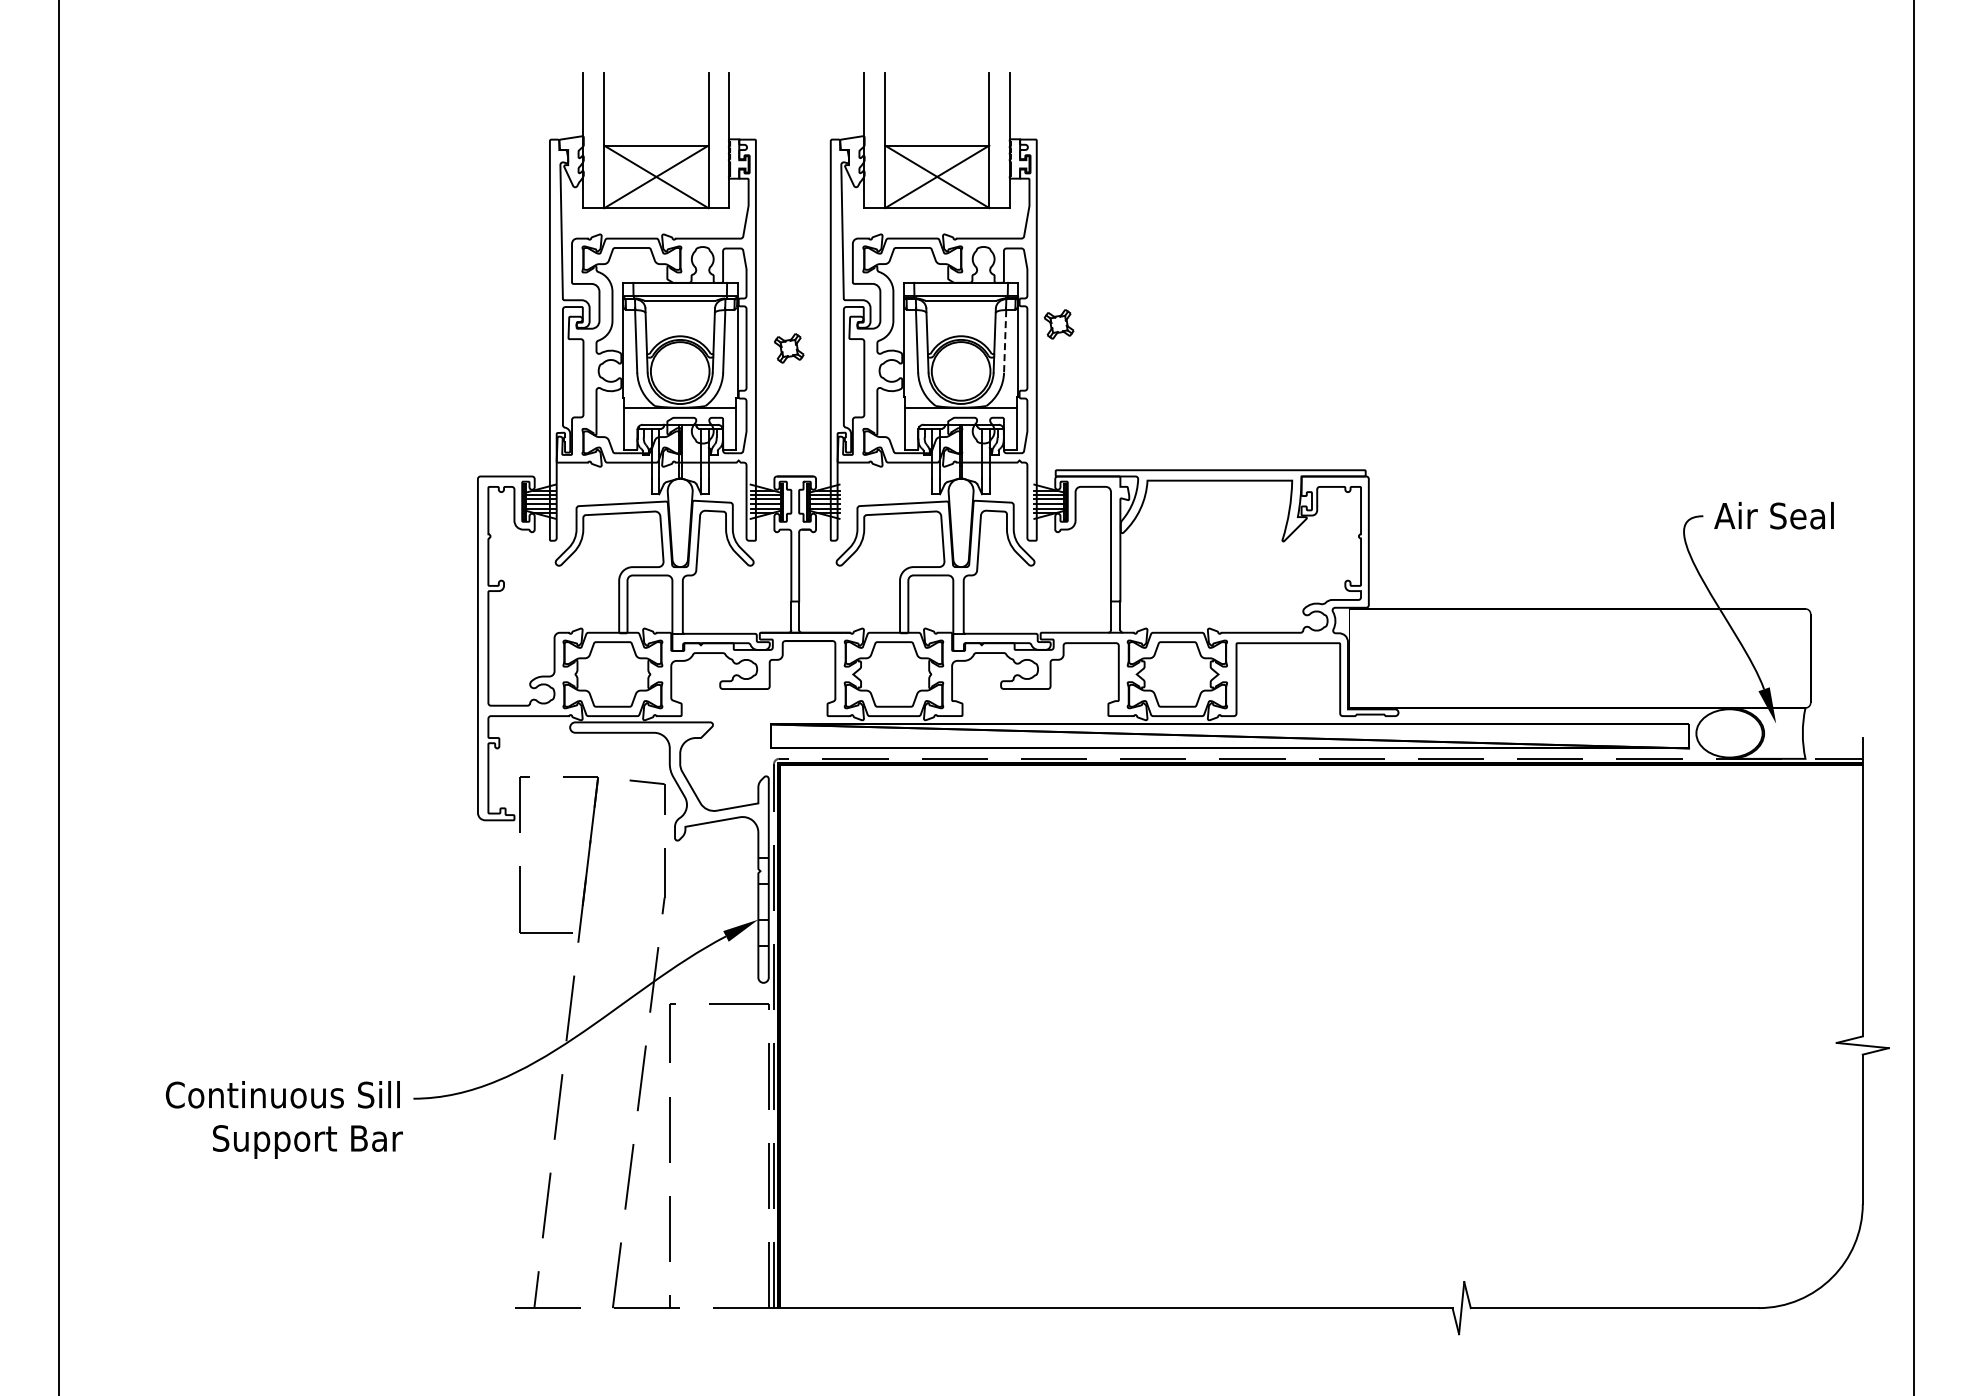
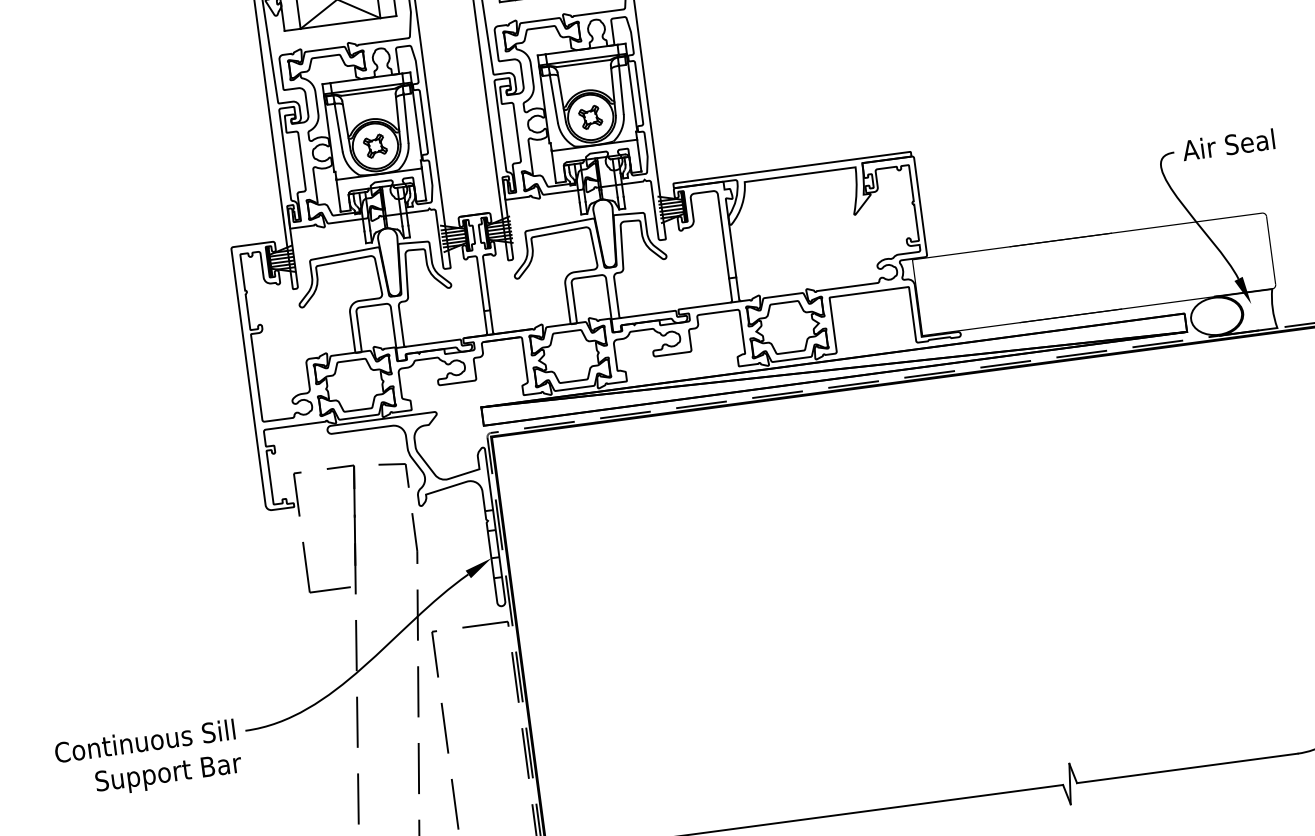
part: (1058, 324) -> (590, 117), moved
line: (1005, 341) -> (621, 89), dashed -> solid
part: (789, 348) -> (375, 146), moved

